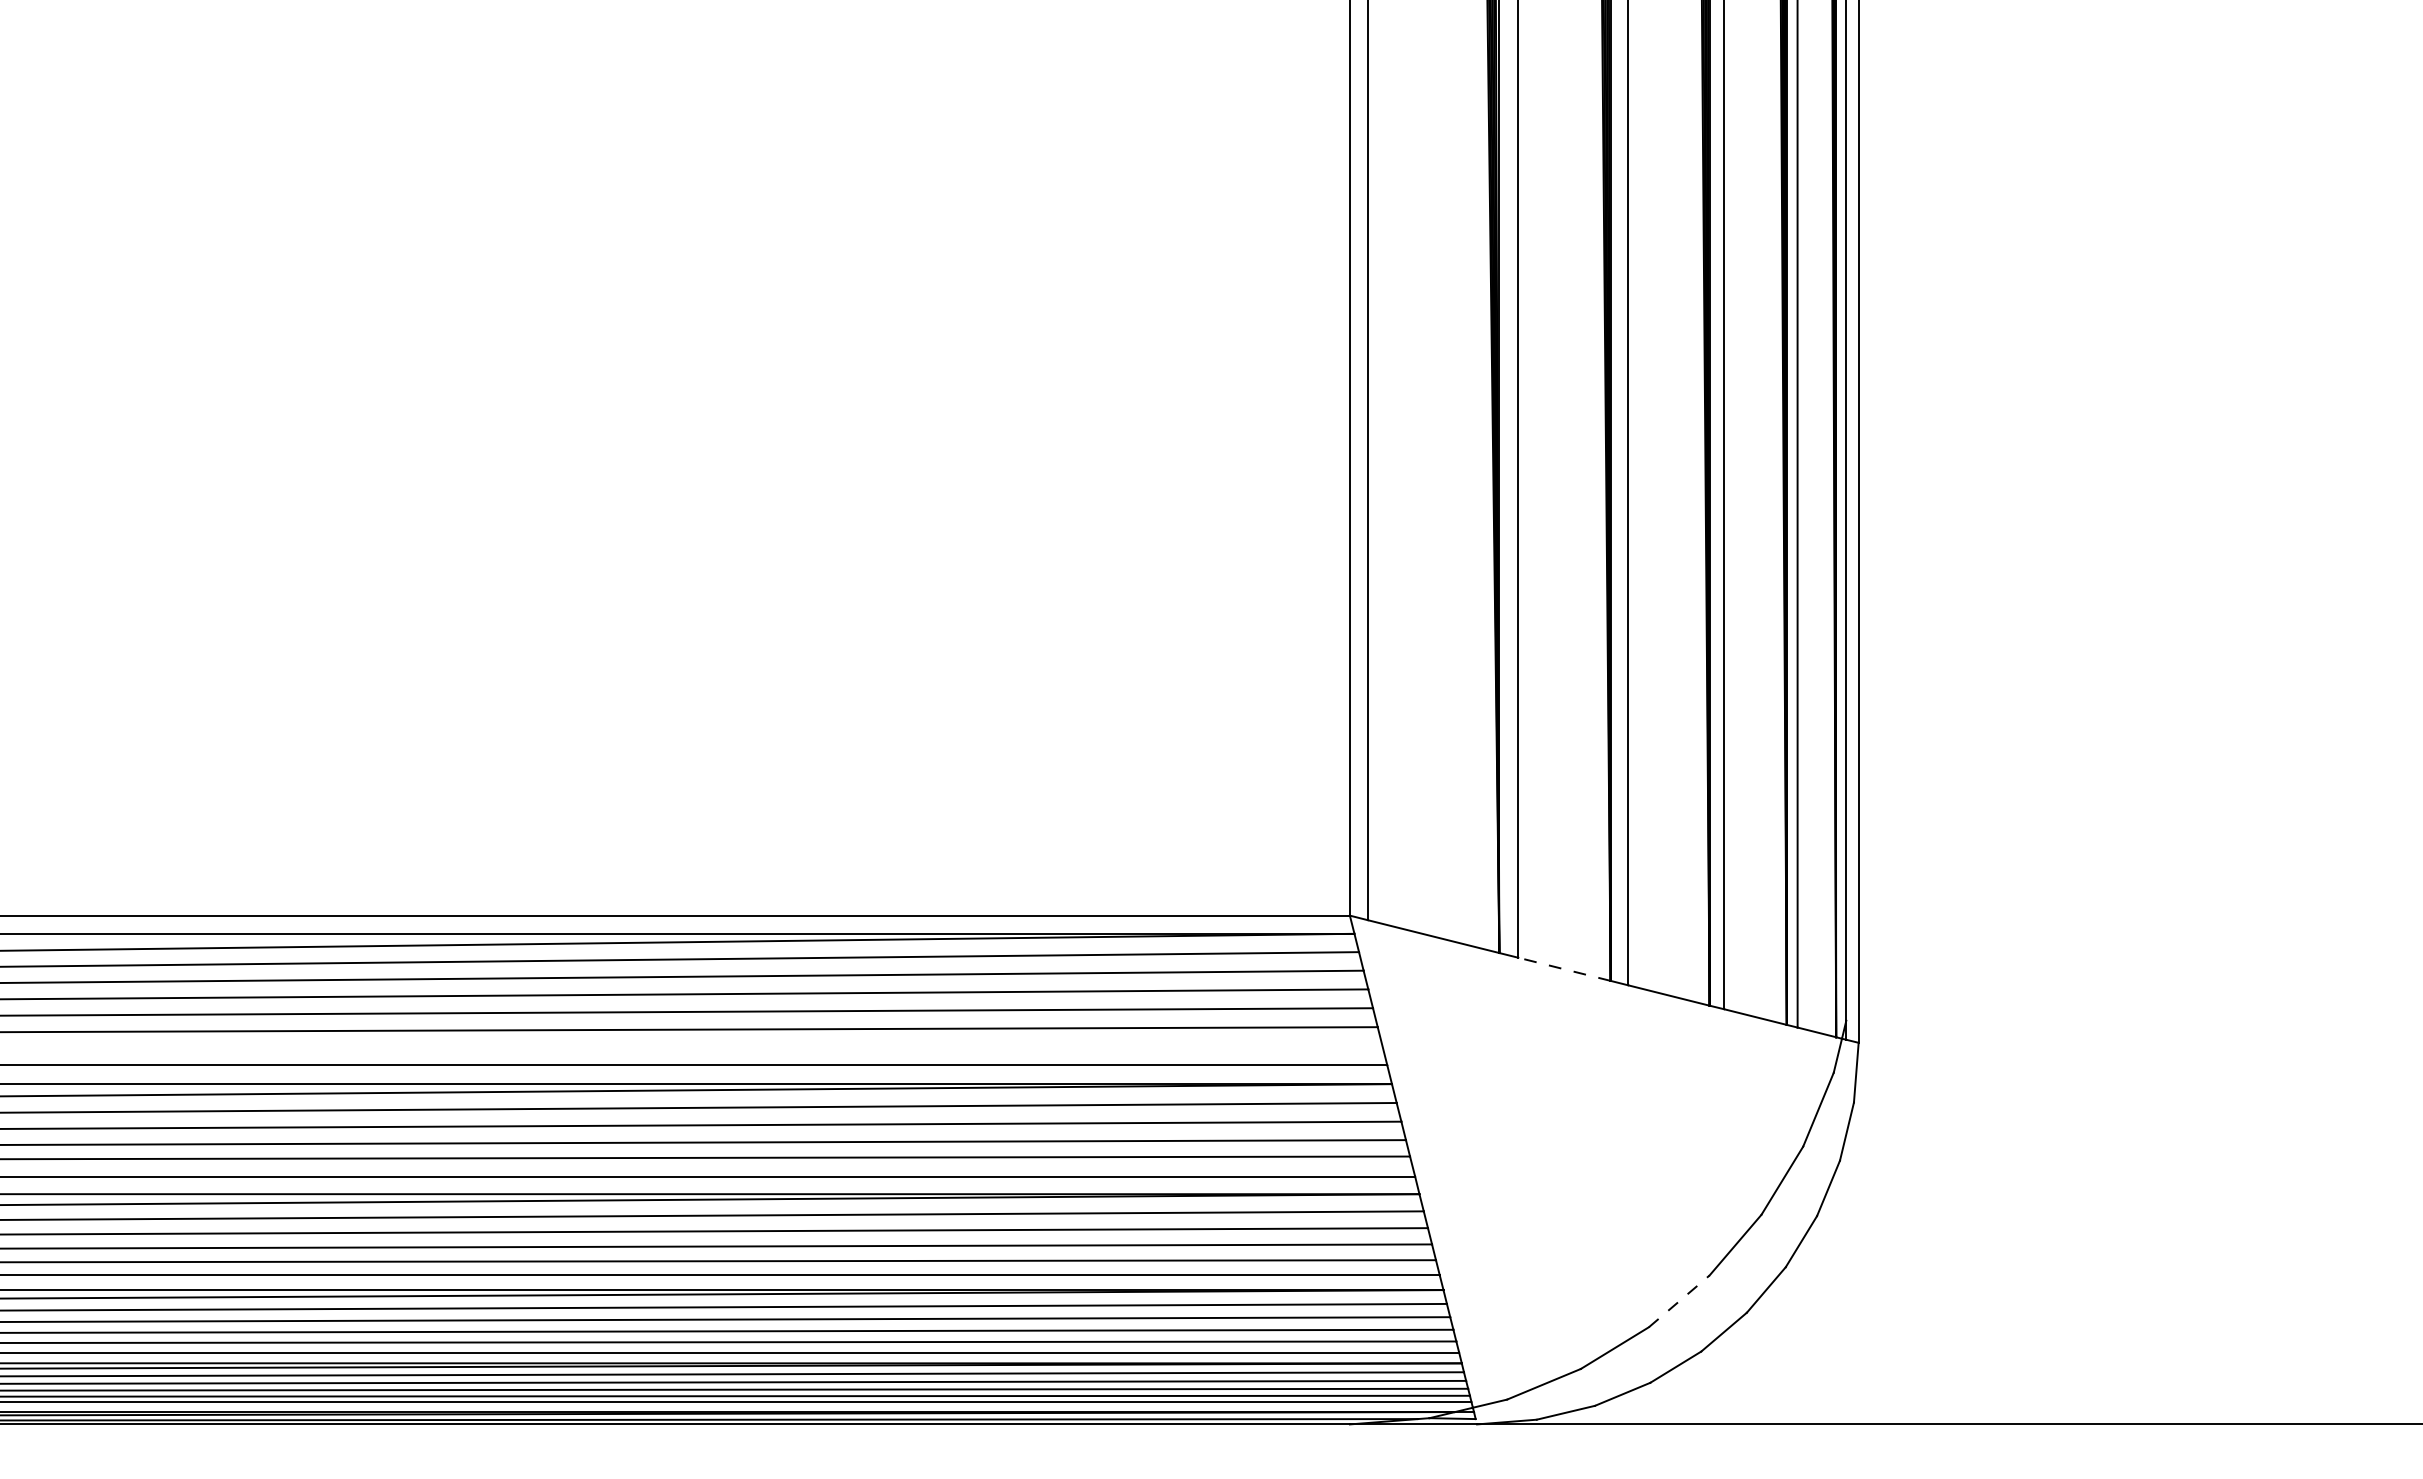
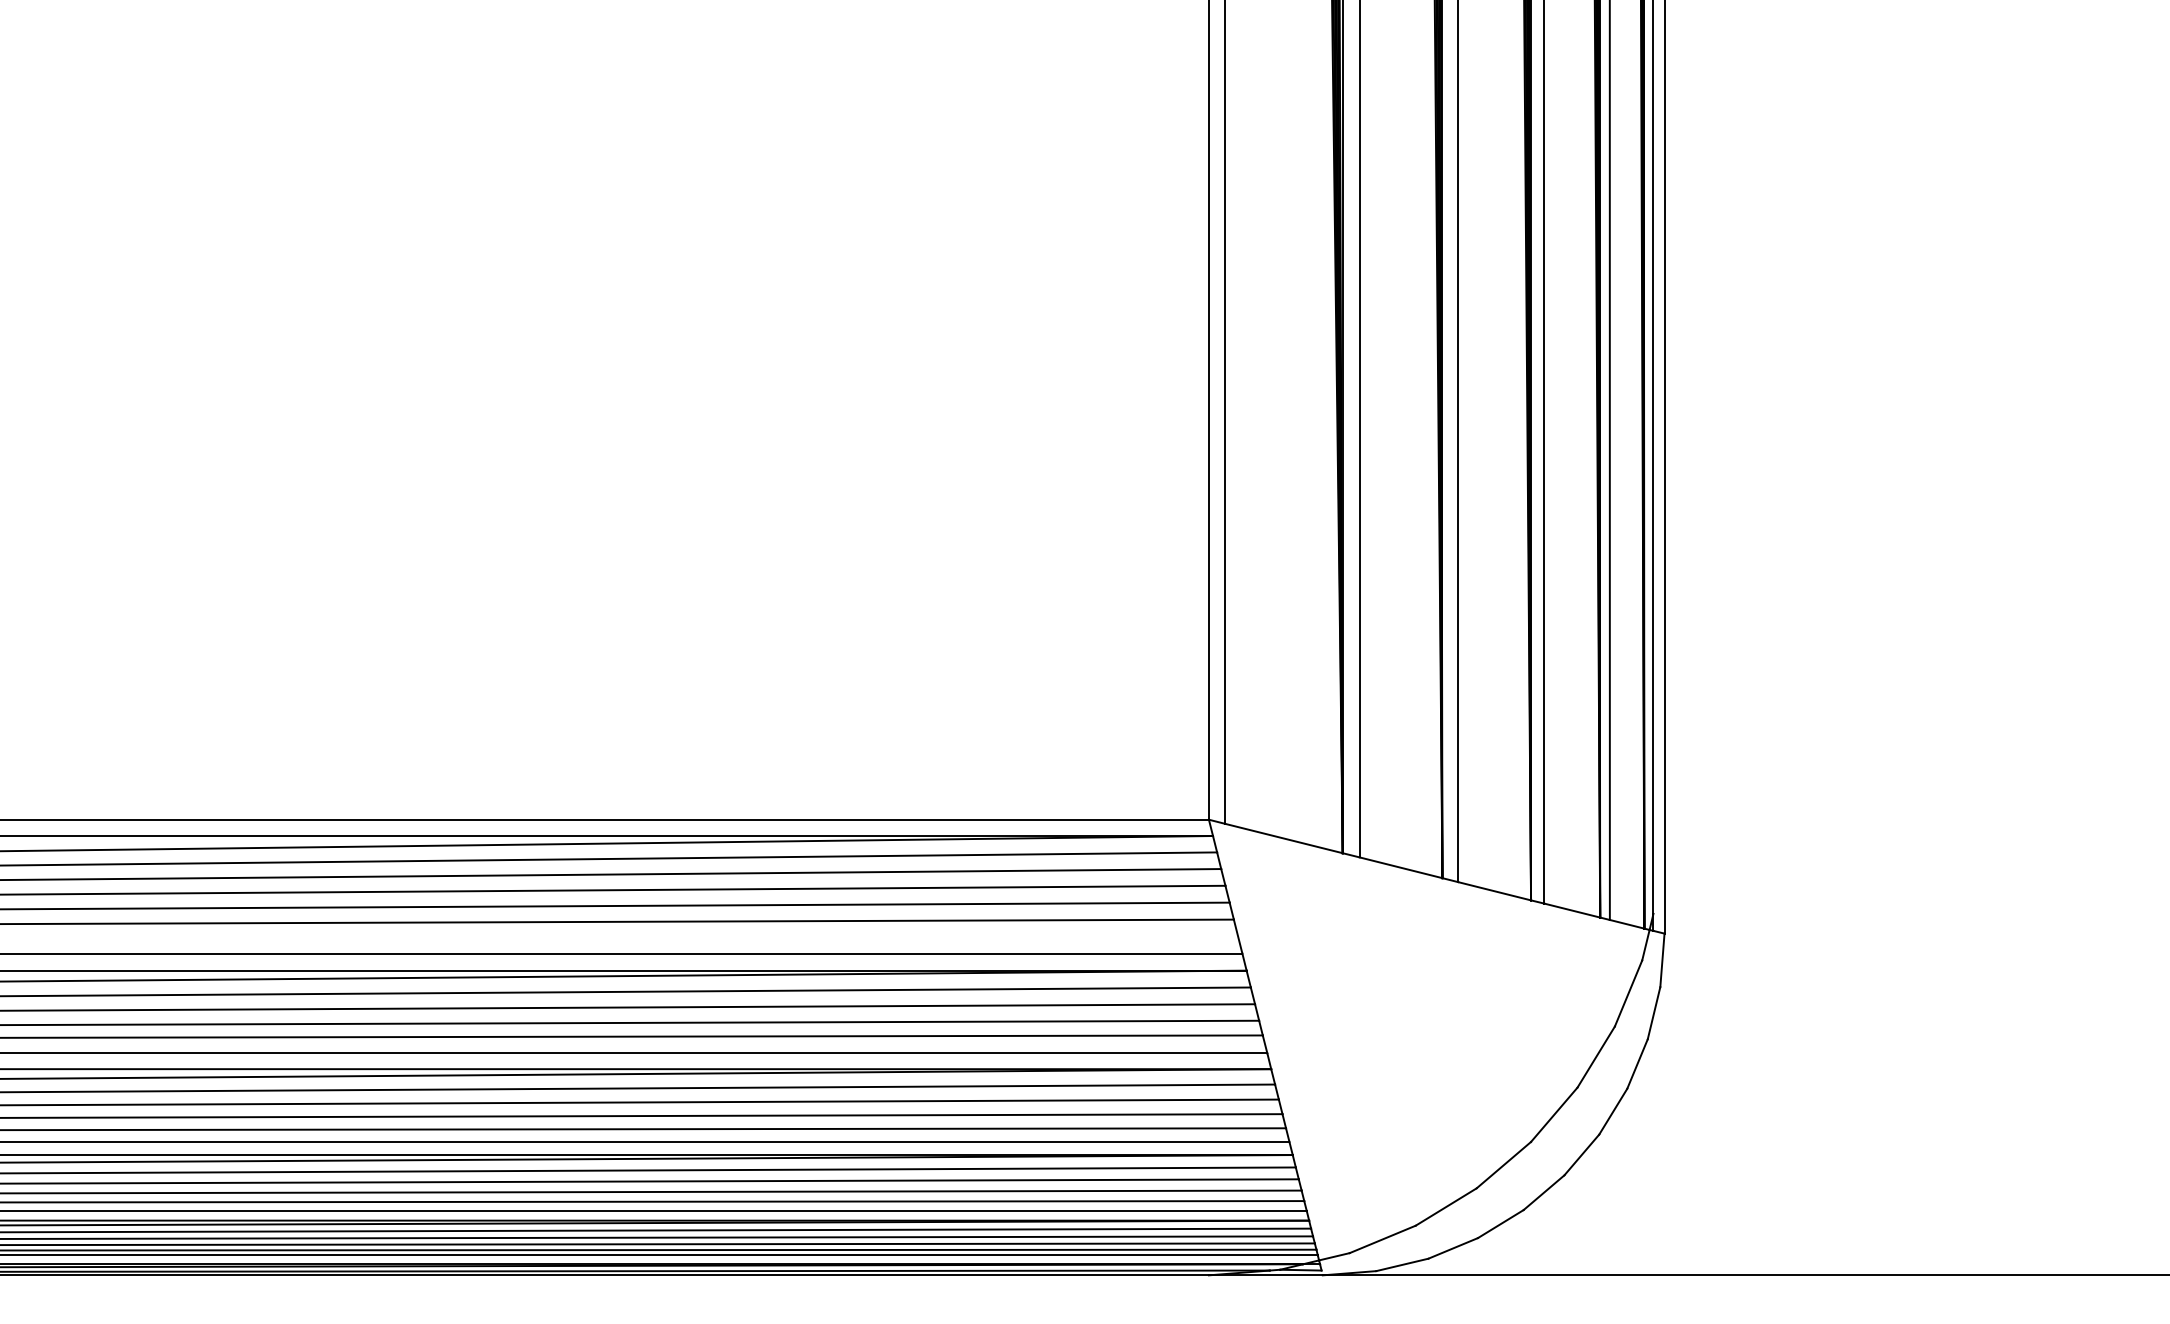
line: (1564, 969) -> (1401, 867), dashed -> solid
line: (1679, 1301) -> (1504, 1165), dashed -> solid

